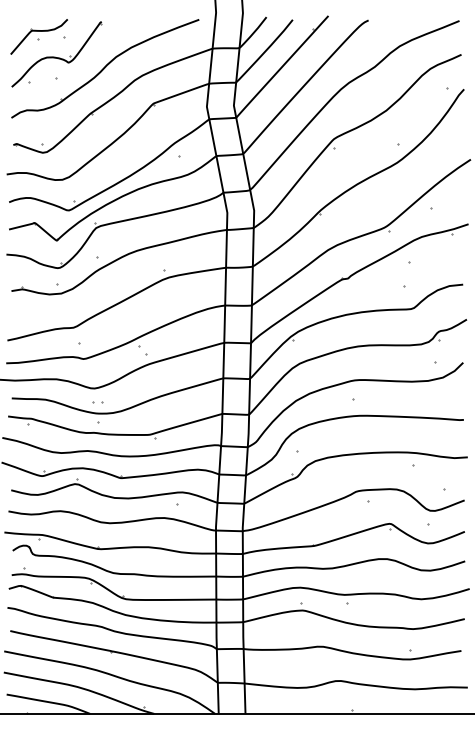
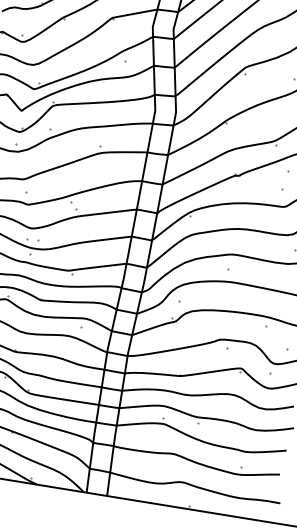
part: (97, 402) -> (32, 239), size x1.6

